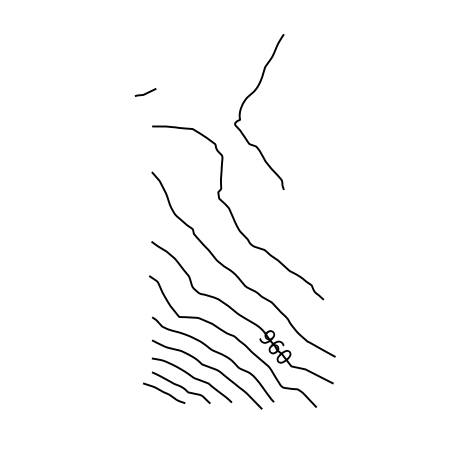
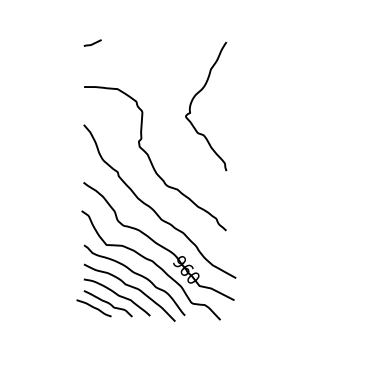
curve: (145, 92) -> (92, 43), moved
curve: (244, 103) -> (193, 99), moved

